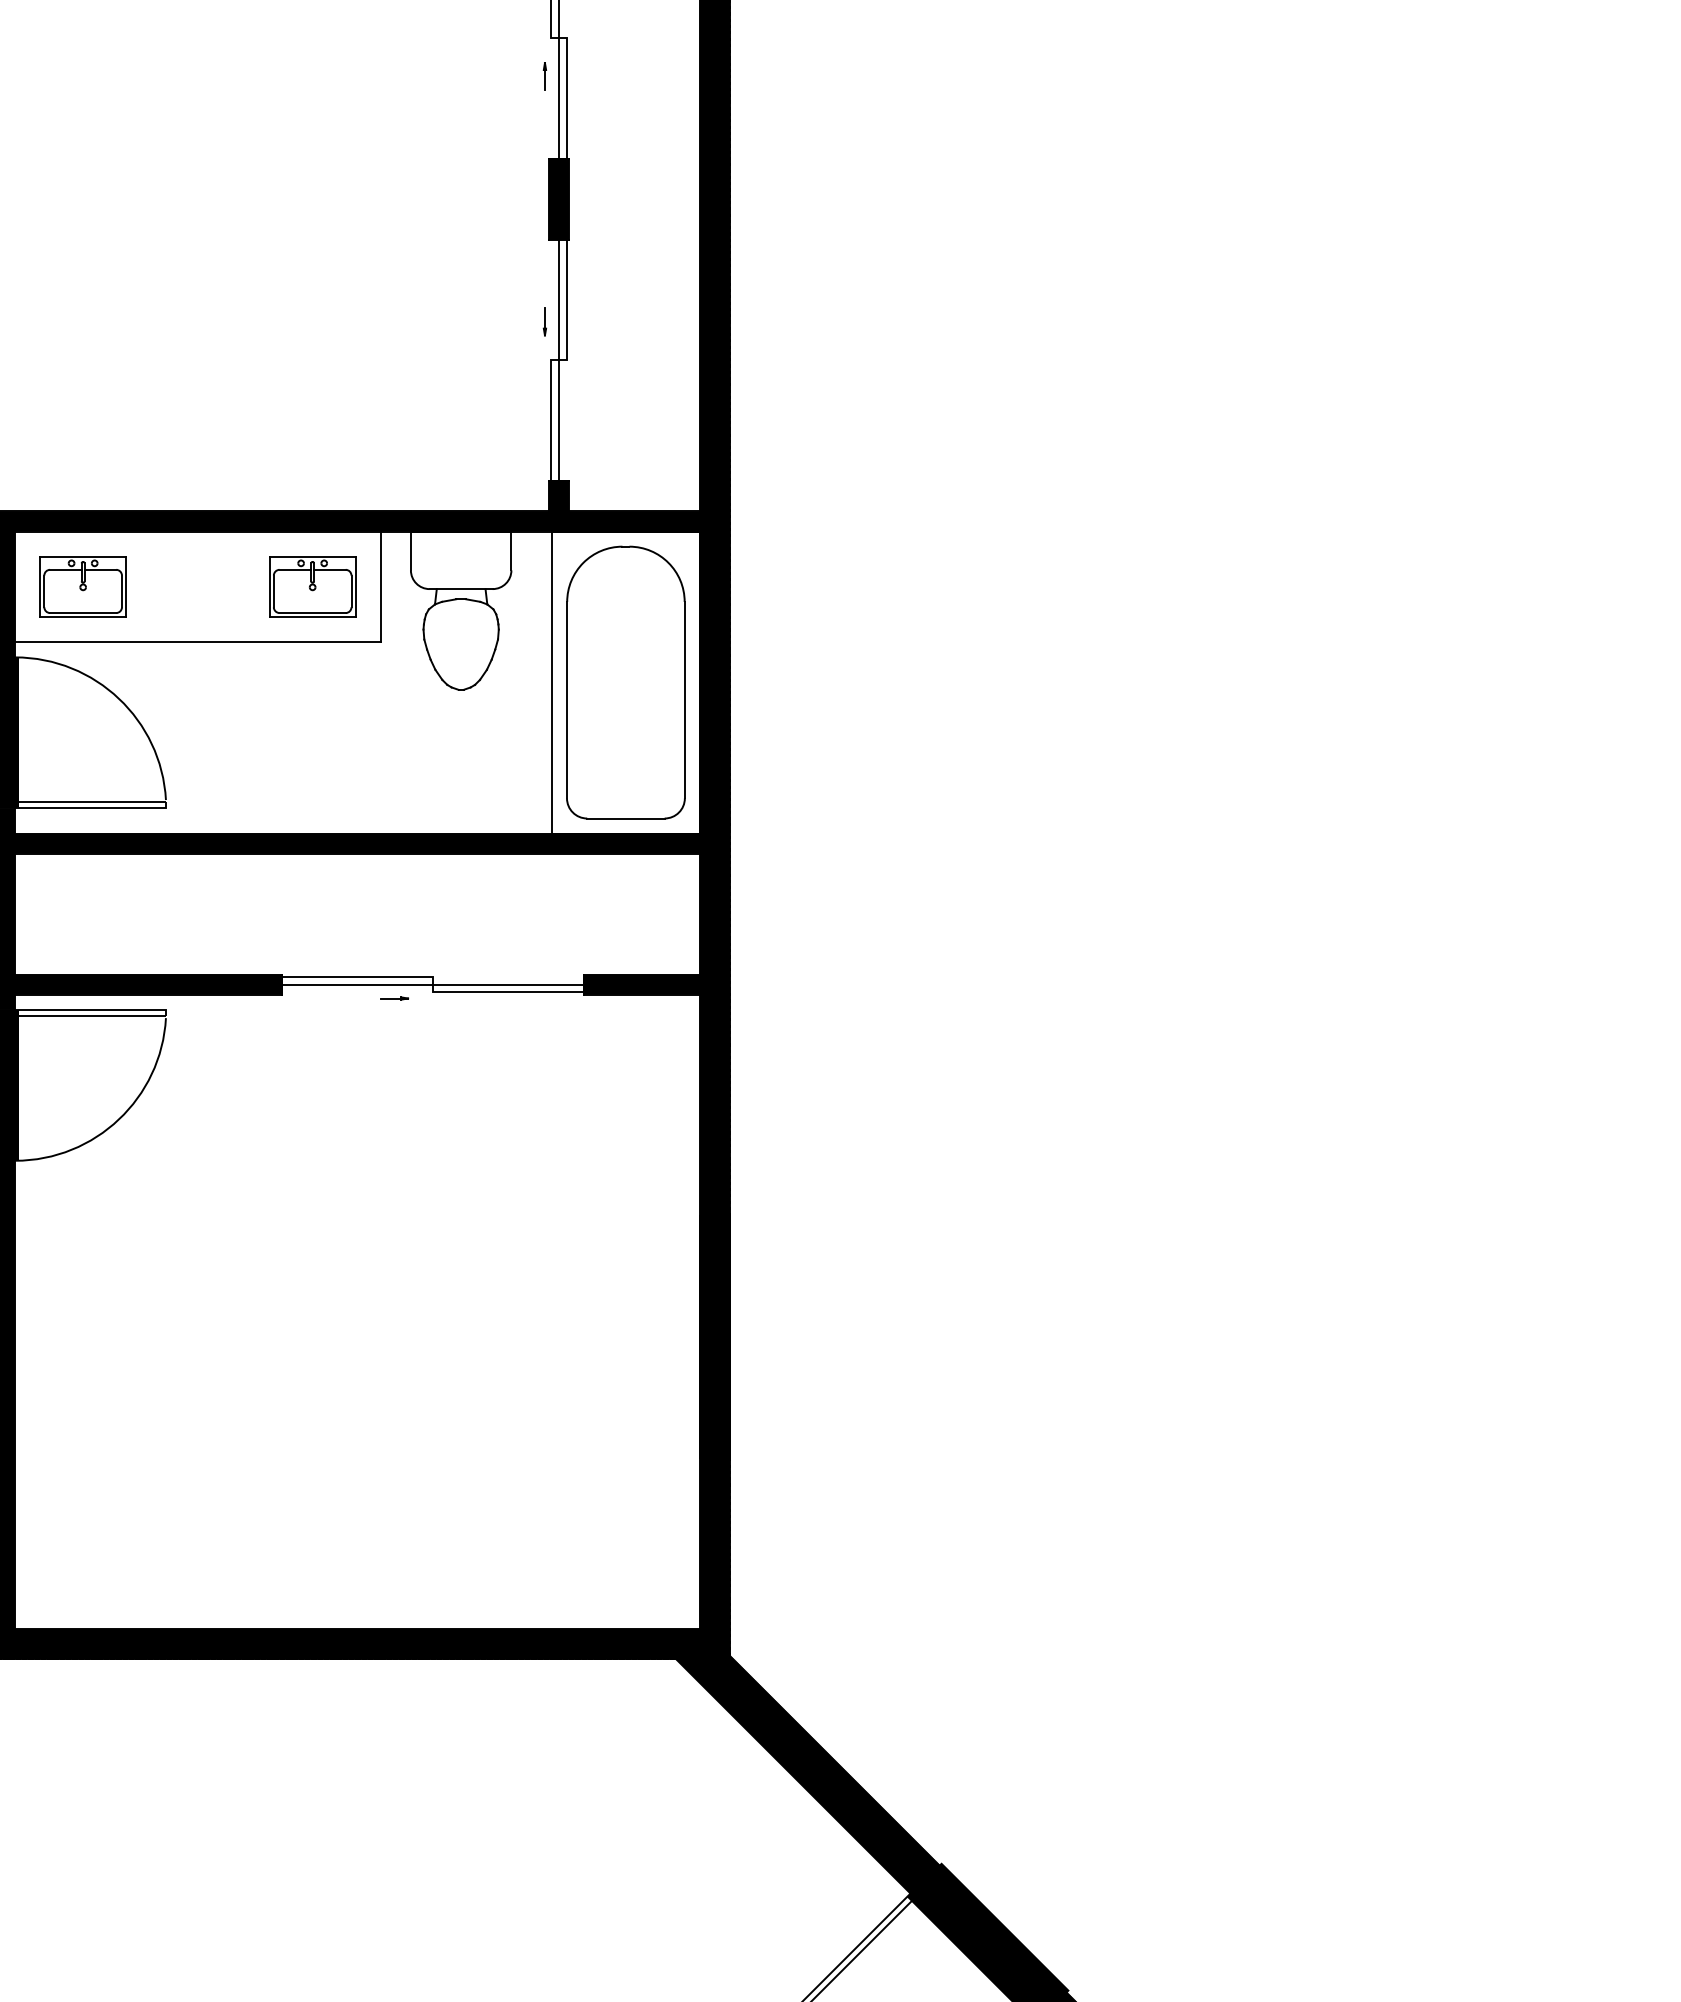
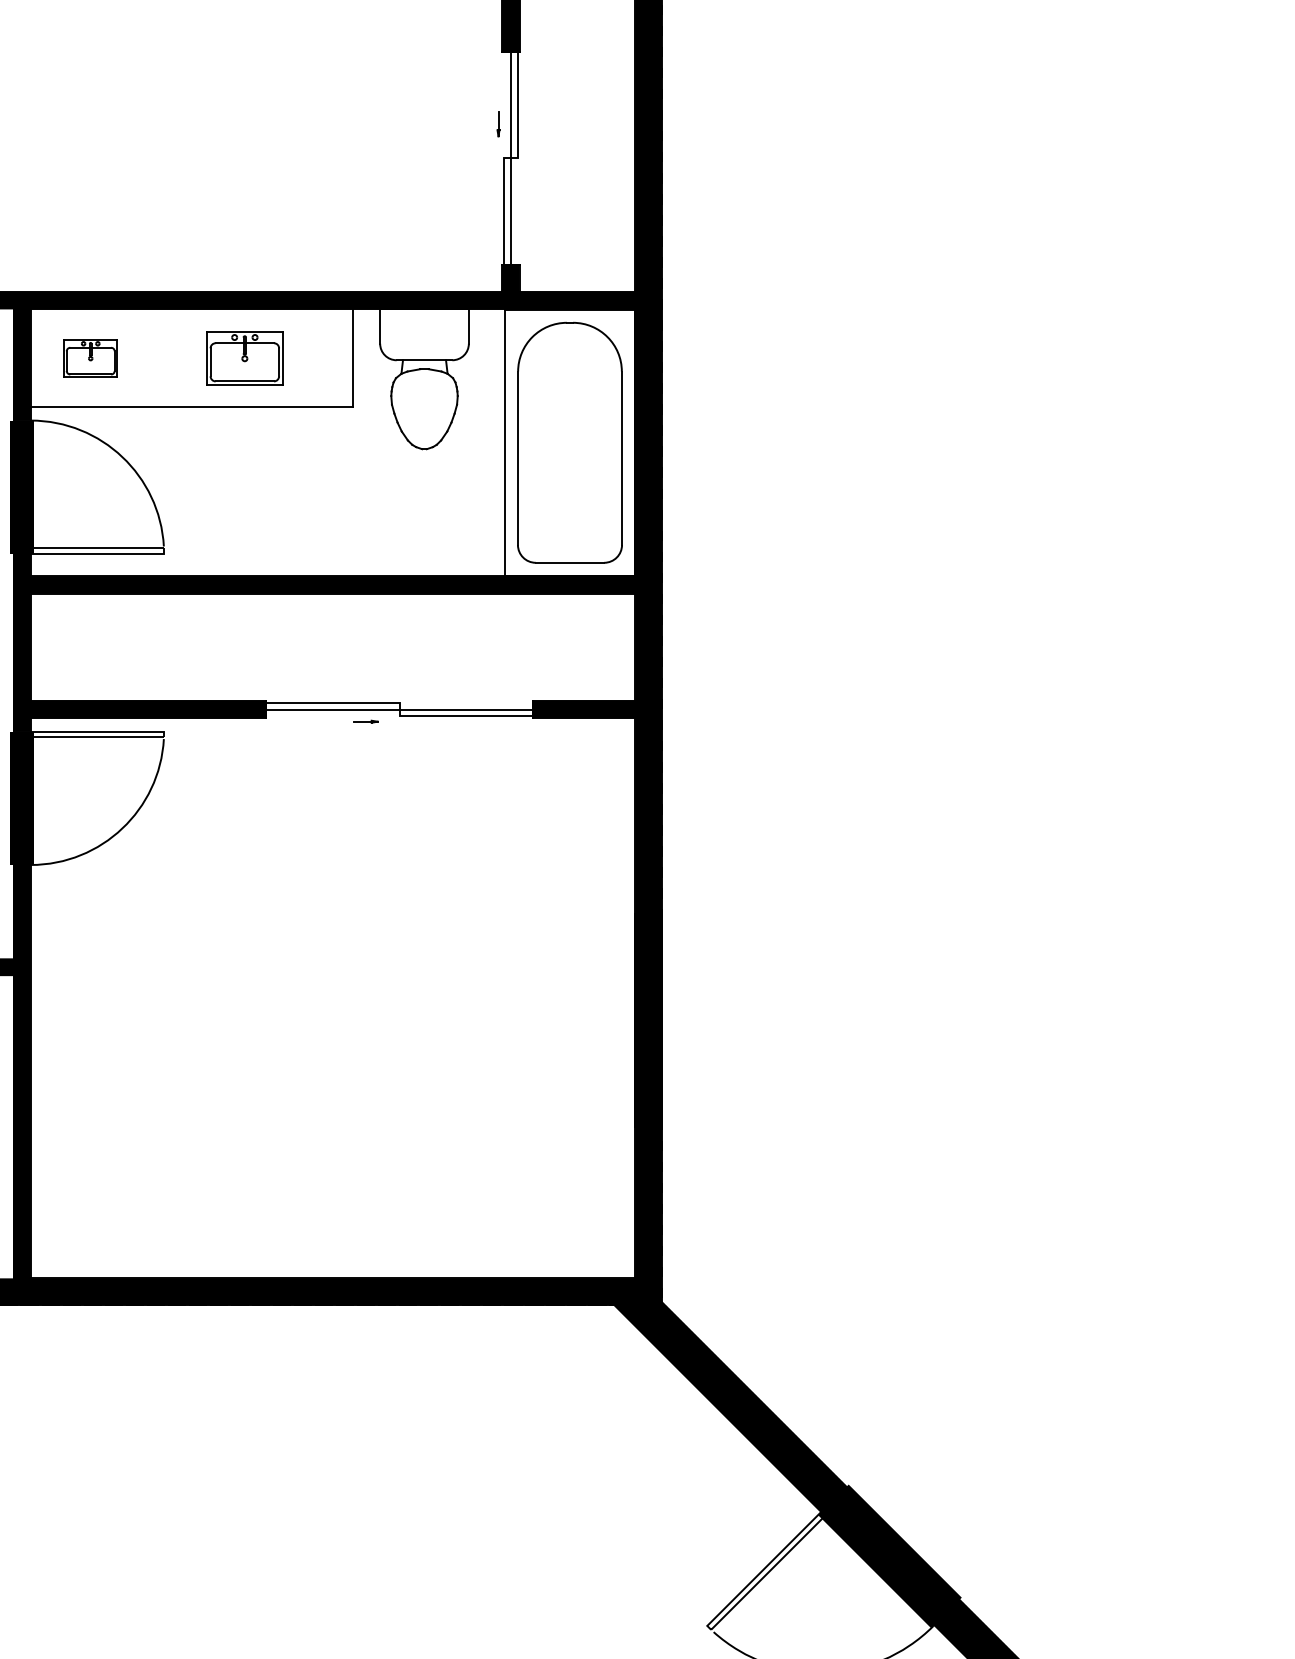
part: (82, 586) -> (90, 357), size x0.7
part: (312, 586) -> (244, 357), moved

